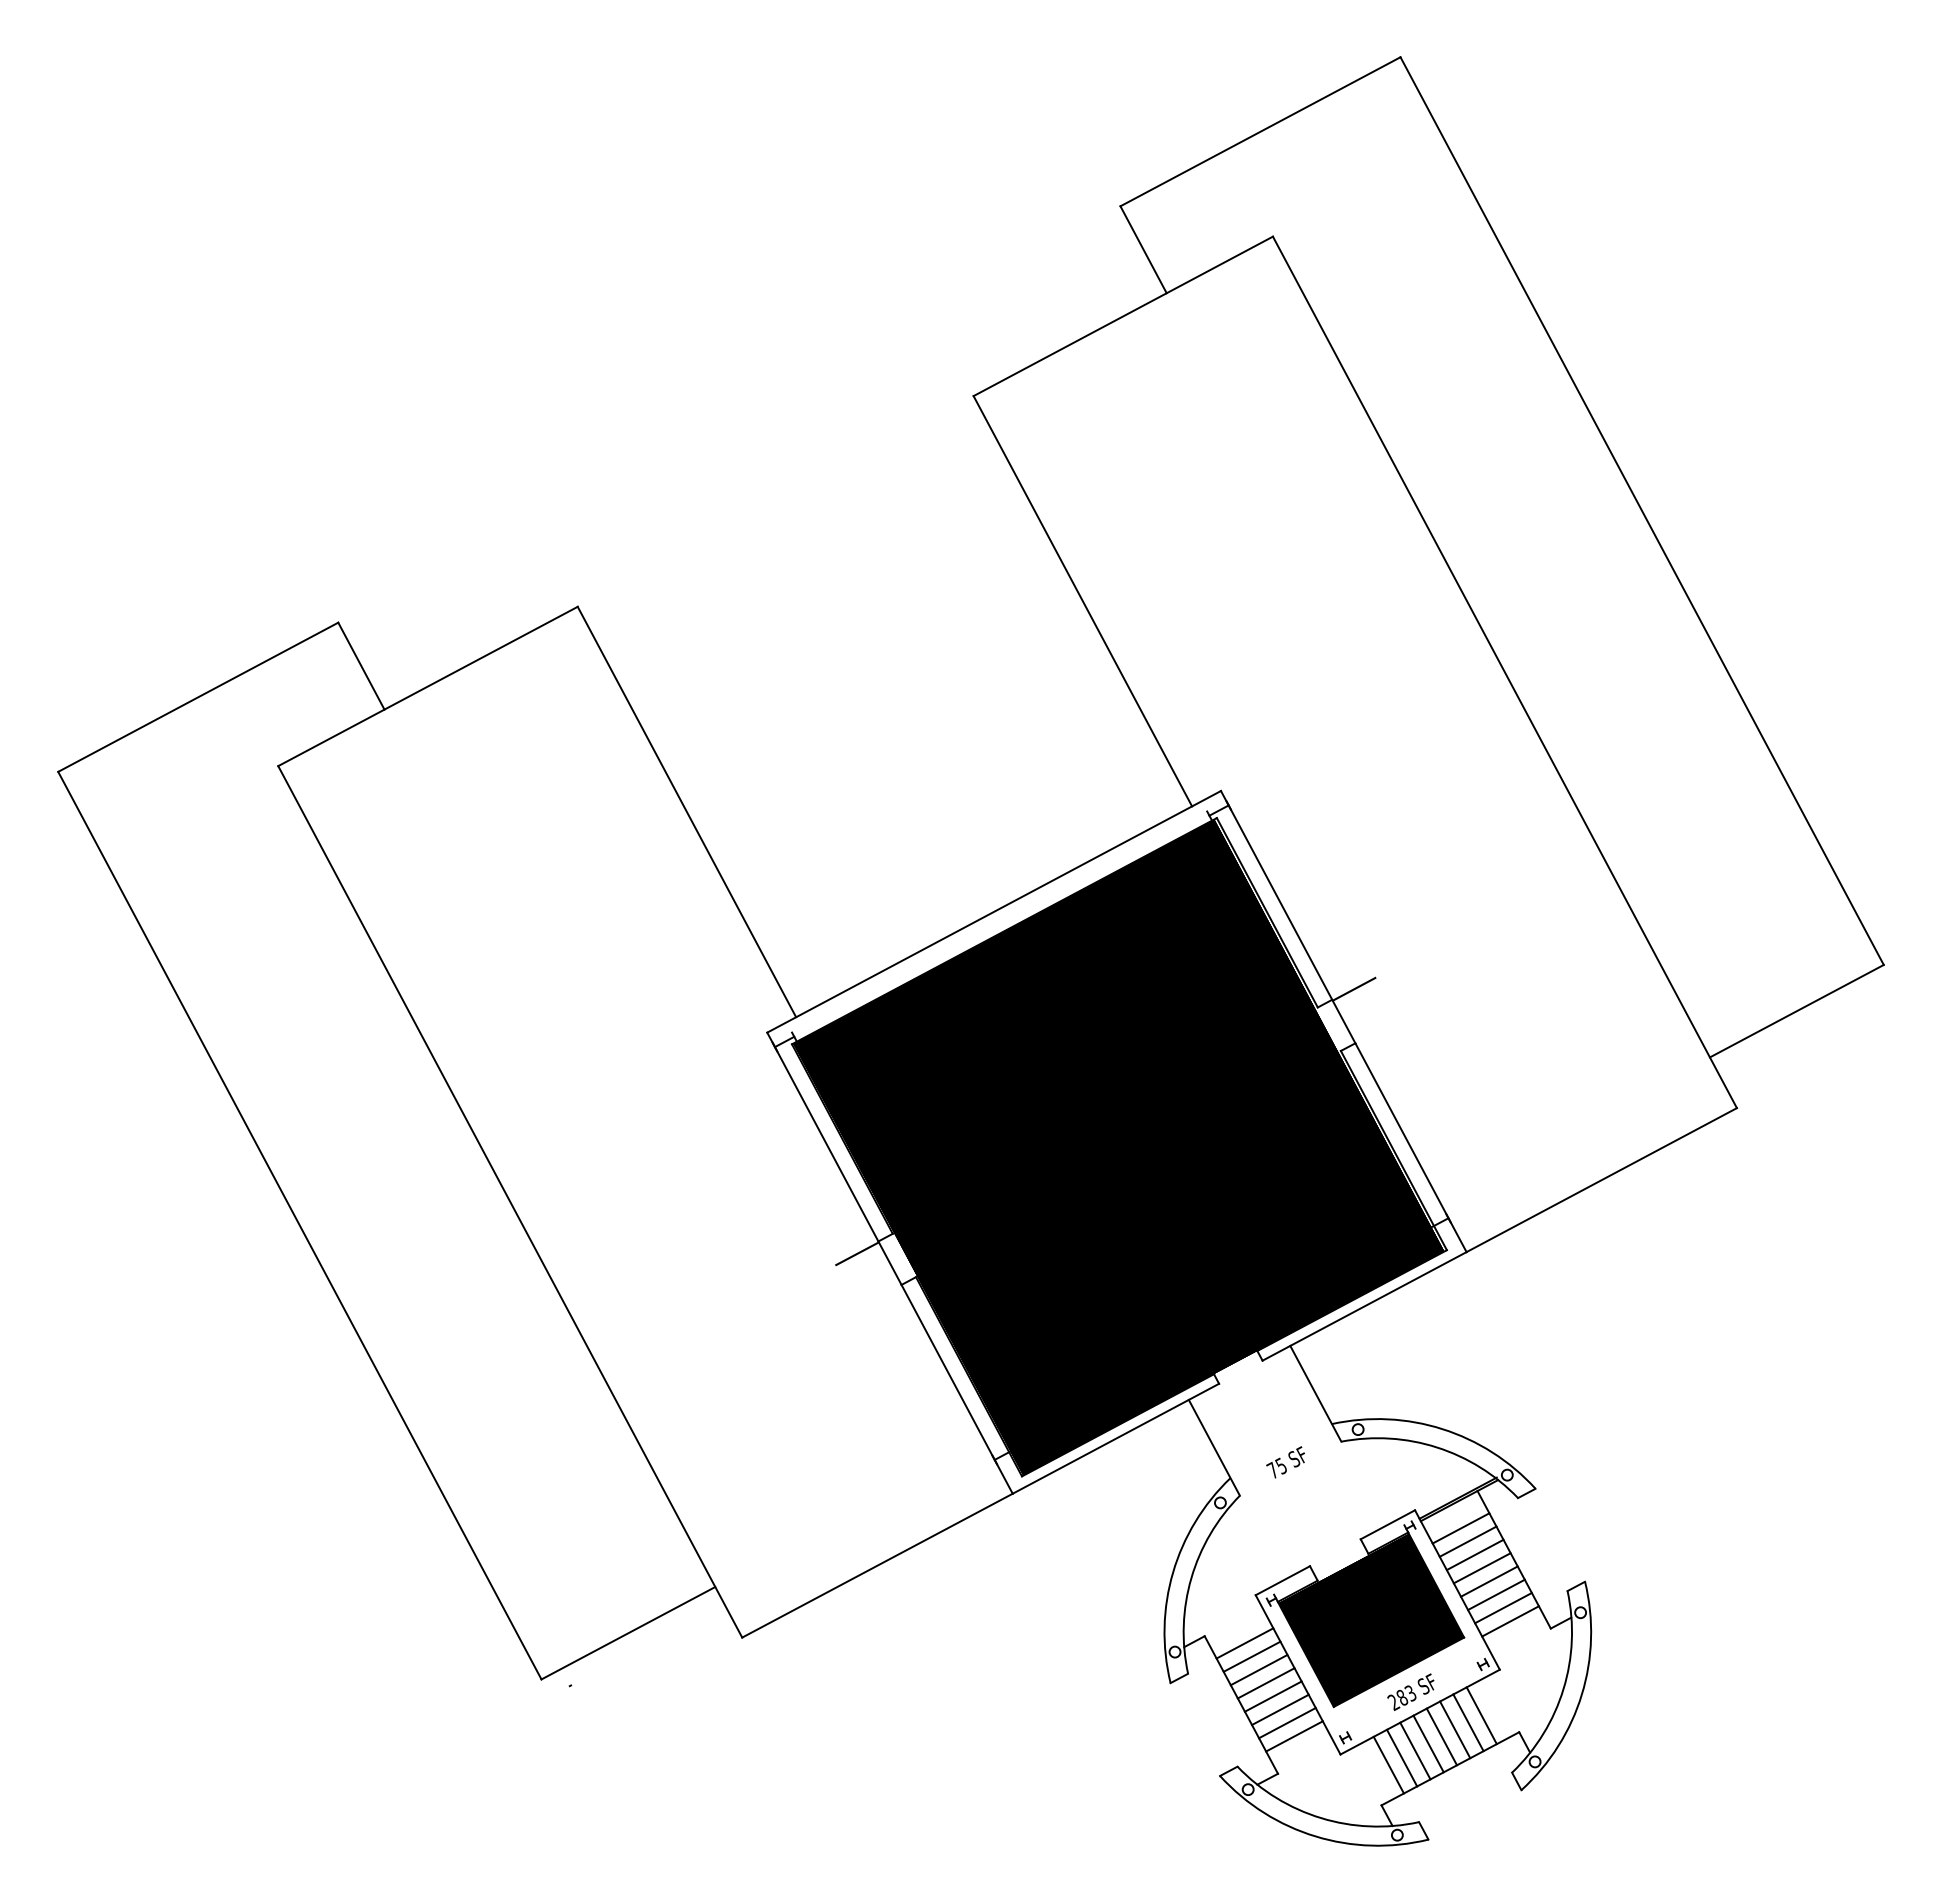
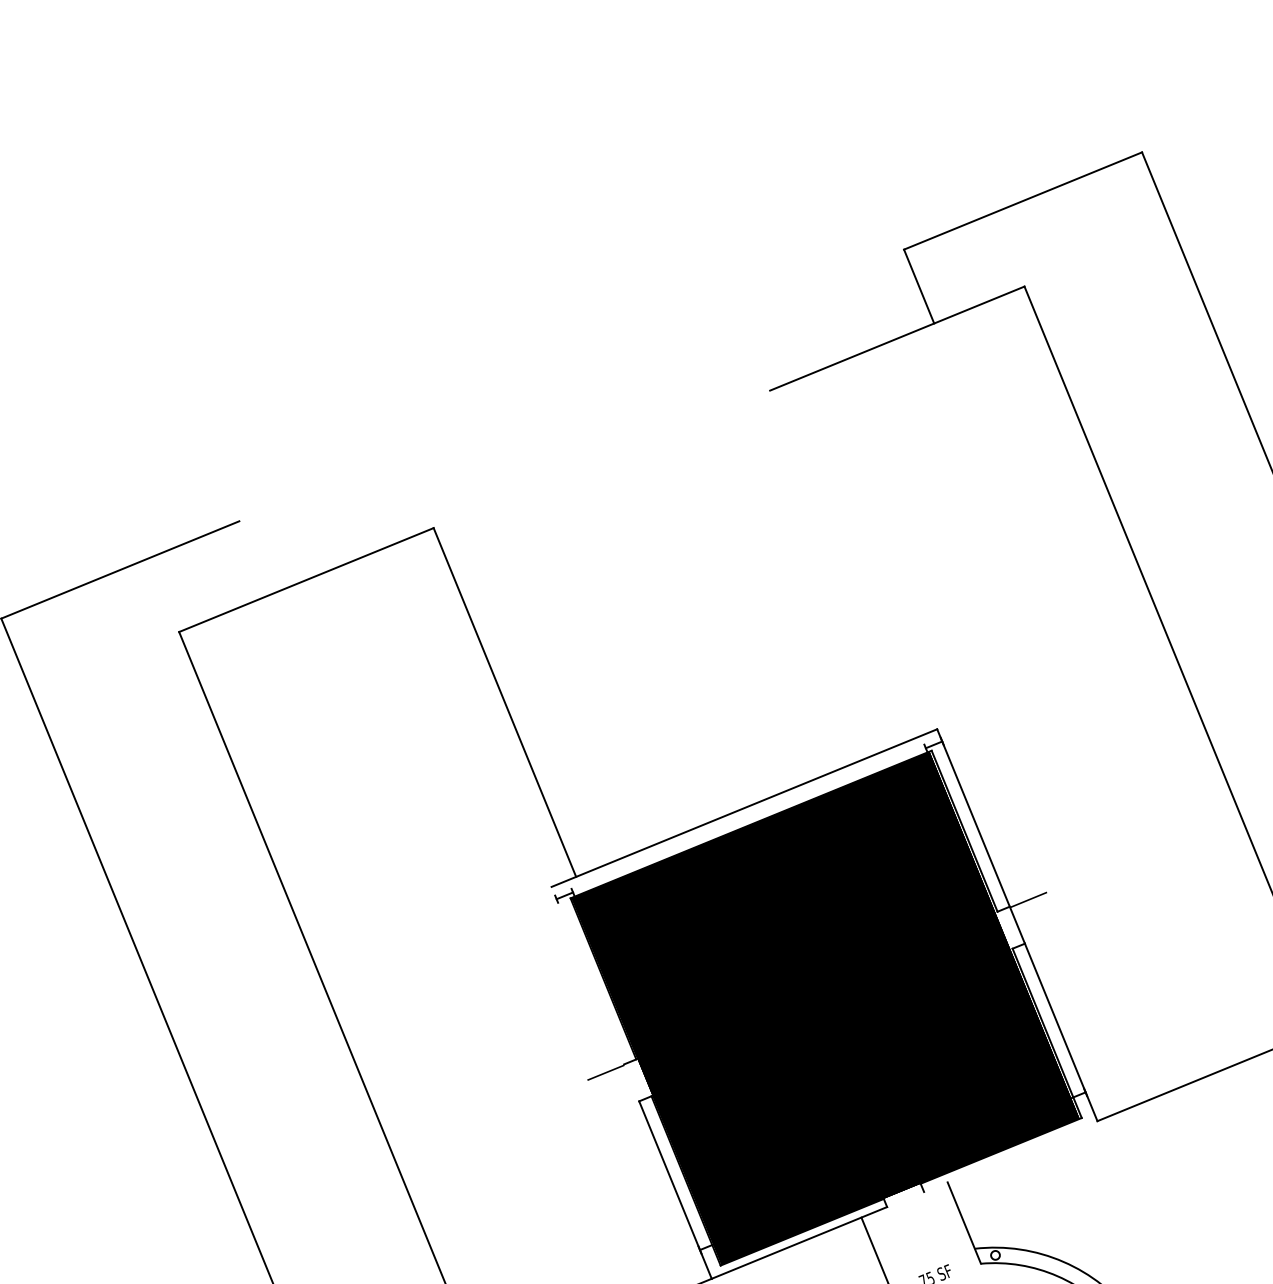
line: (1082, 601) -> (841, 565), removed
line: (361, 665) -> (254, 557), removed
line: (834, 1158) -> (595, 993), removed
line: (1364, 1306) -> (1010, 1156), removed

